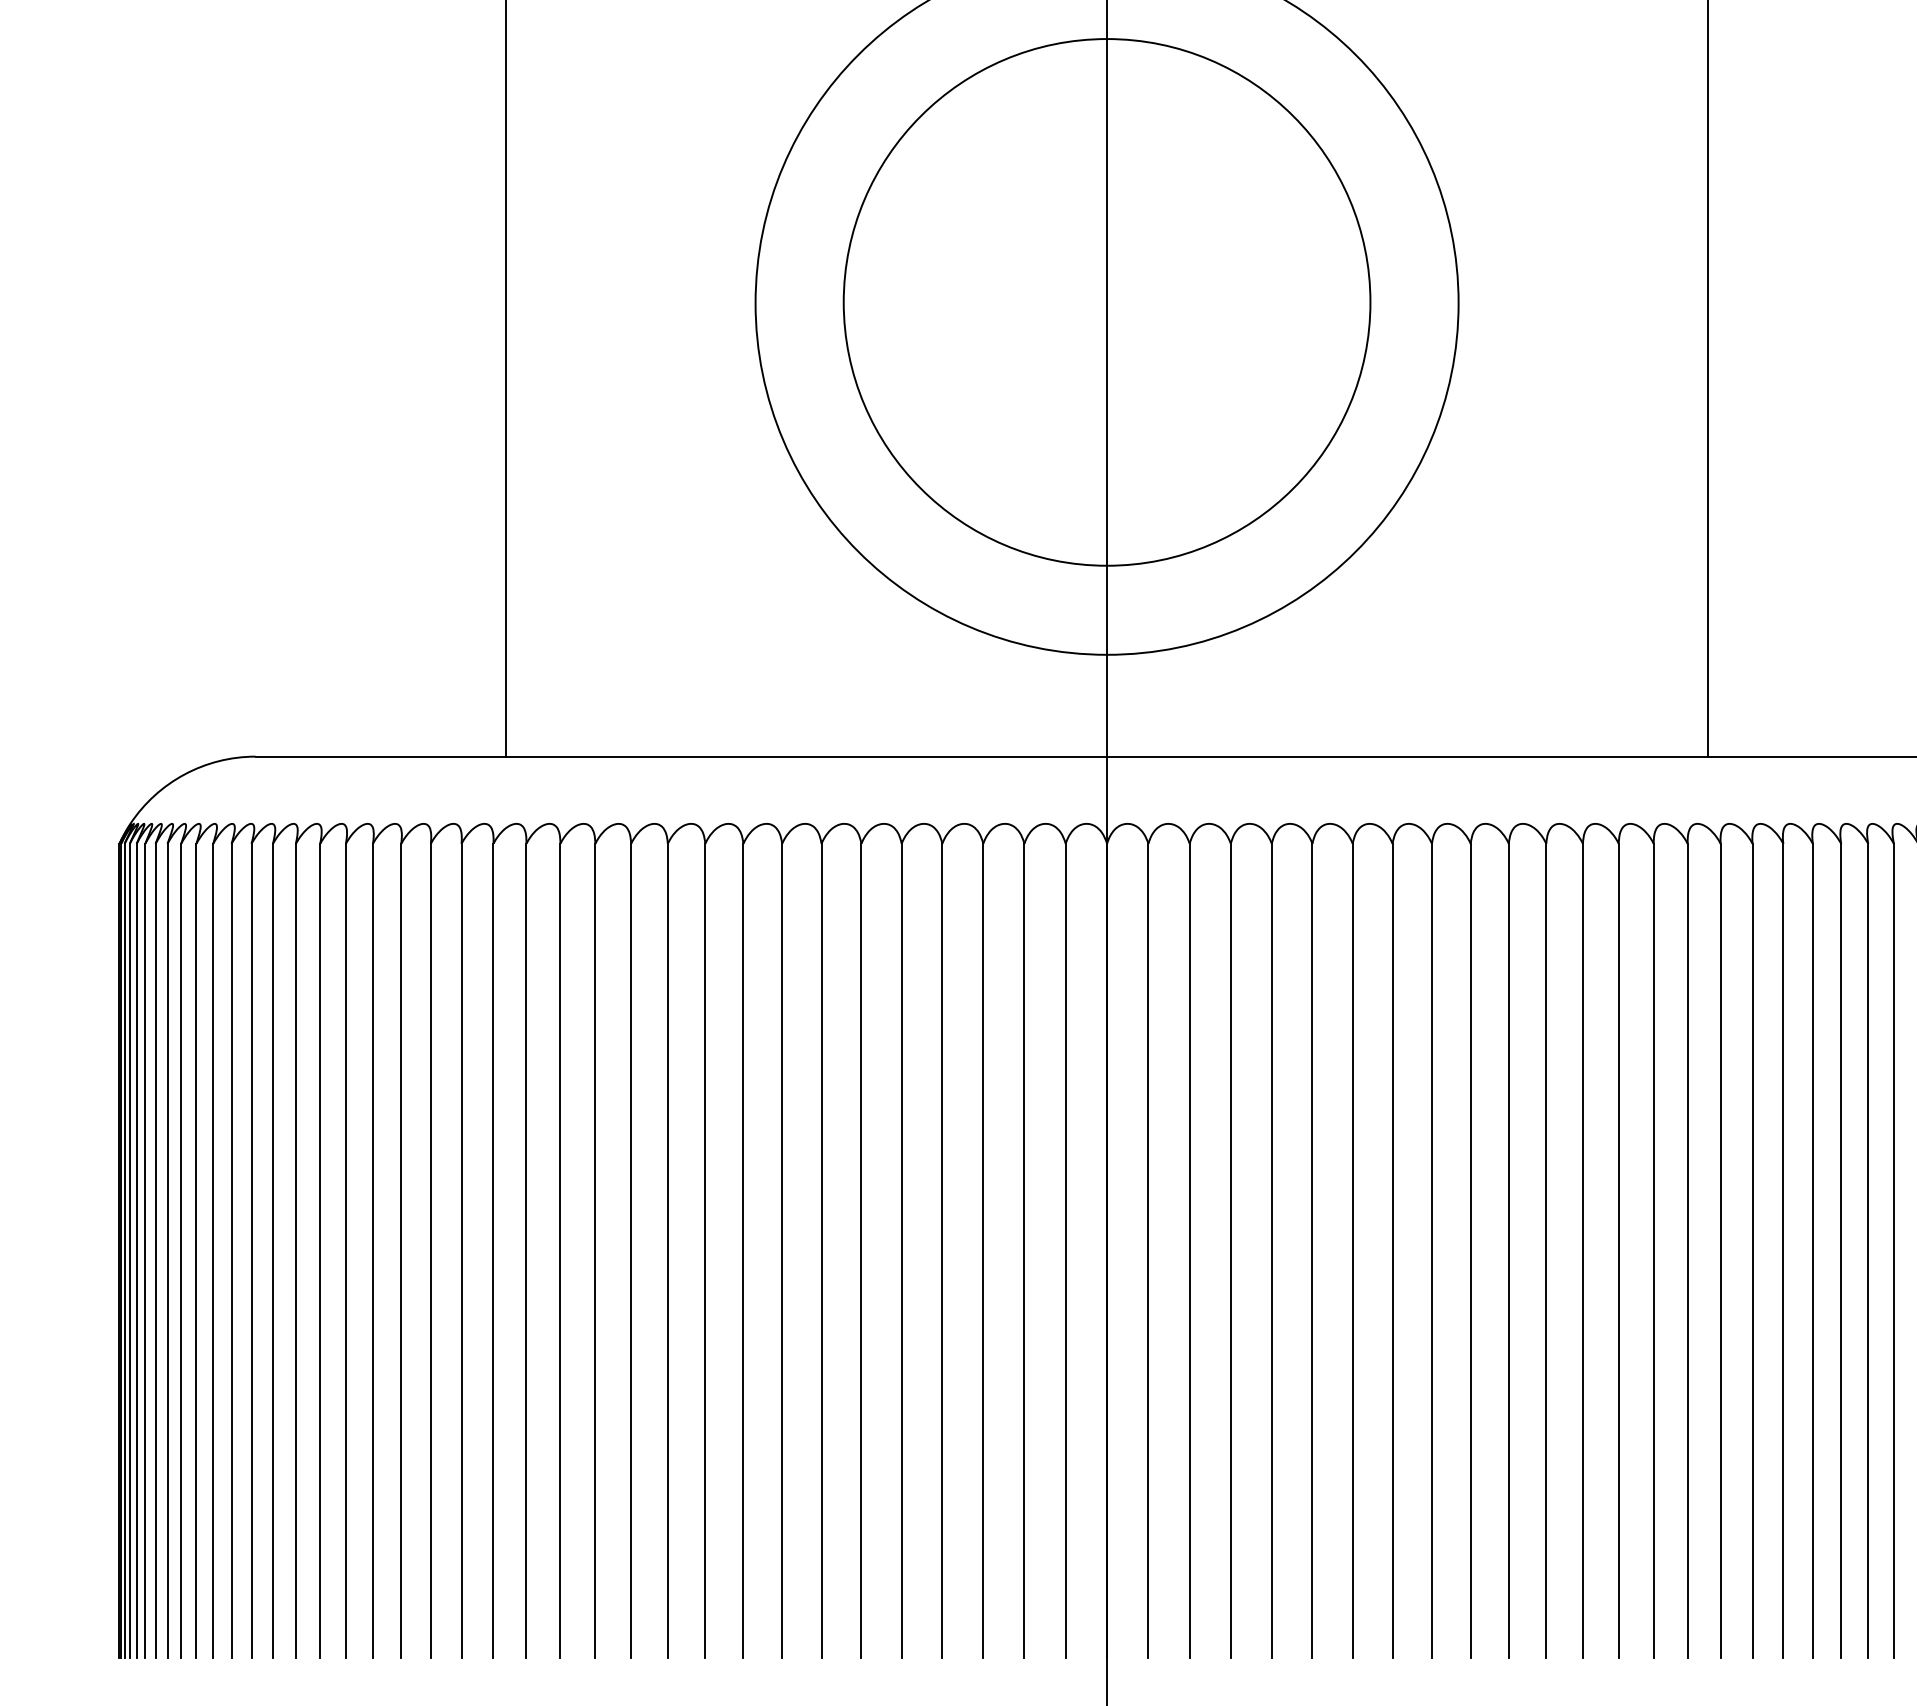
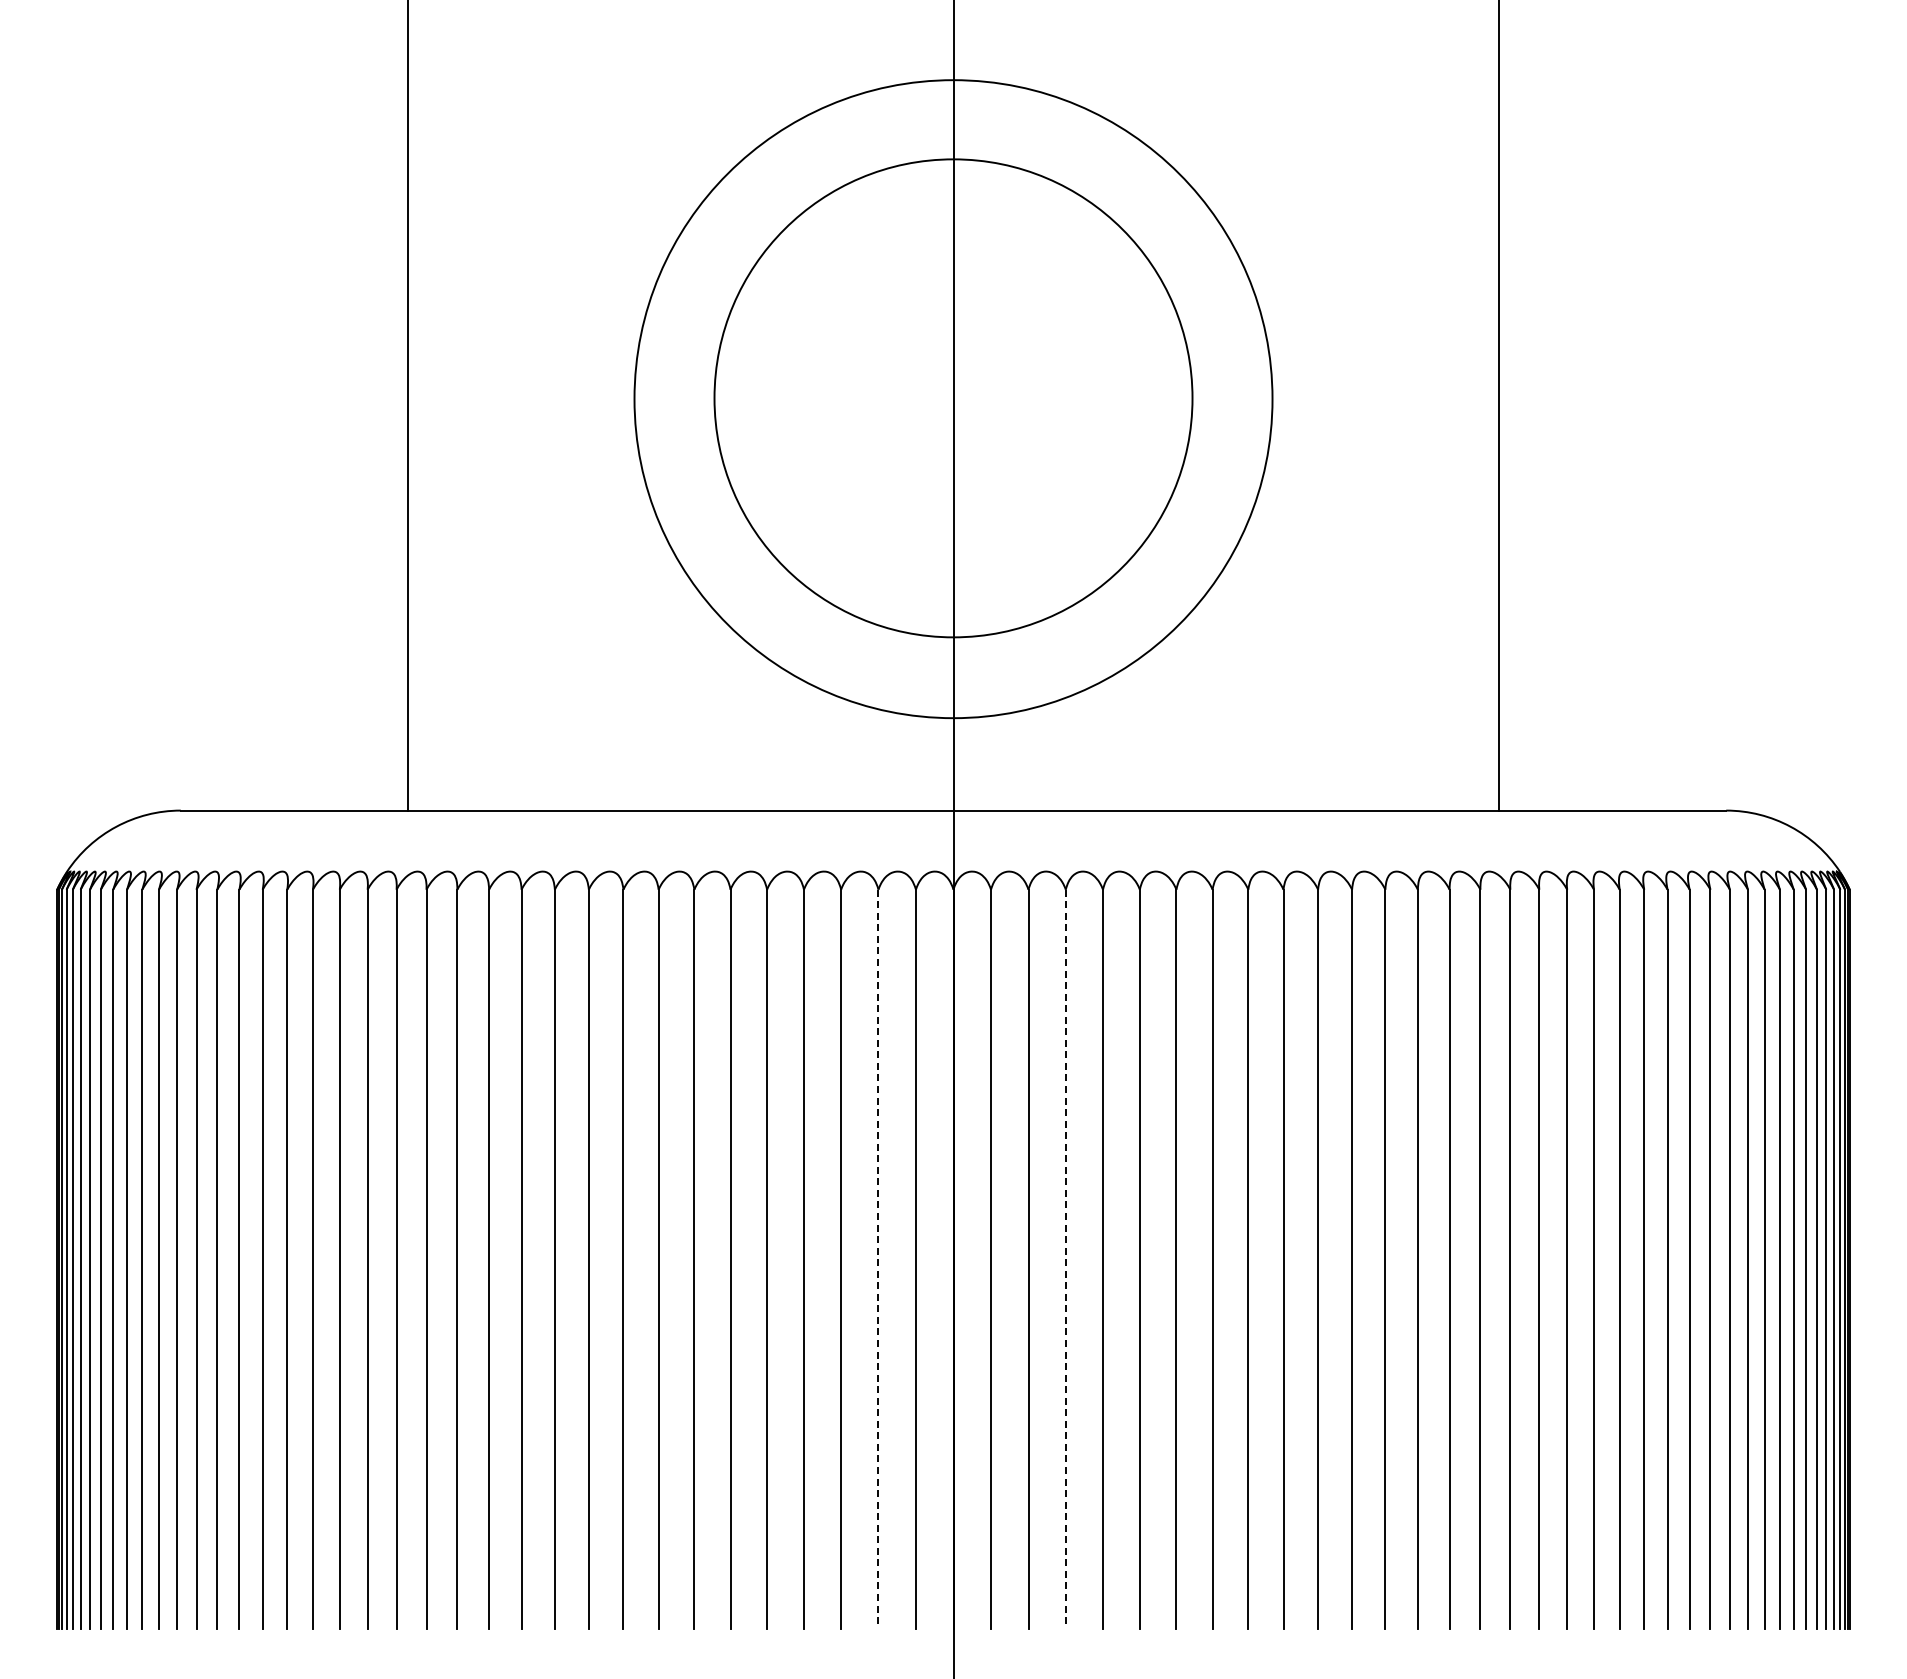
line: (1024, 1251) -> (878, 1259), solid -> dashed
line: (1230, 1251) -> (1065, 1259), solid -> dashed

